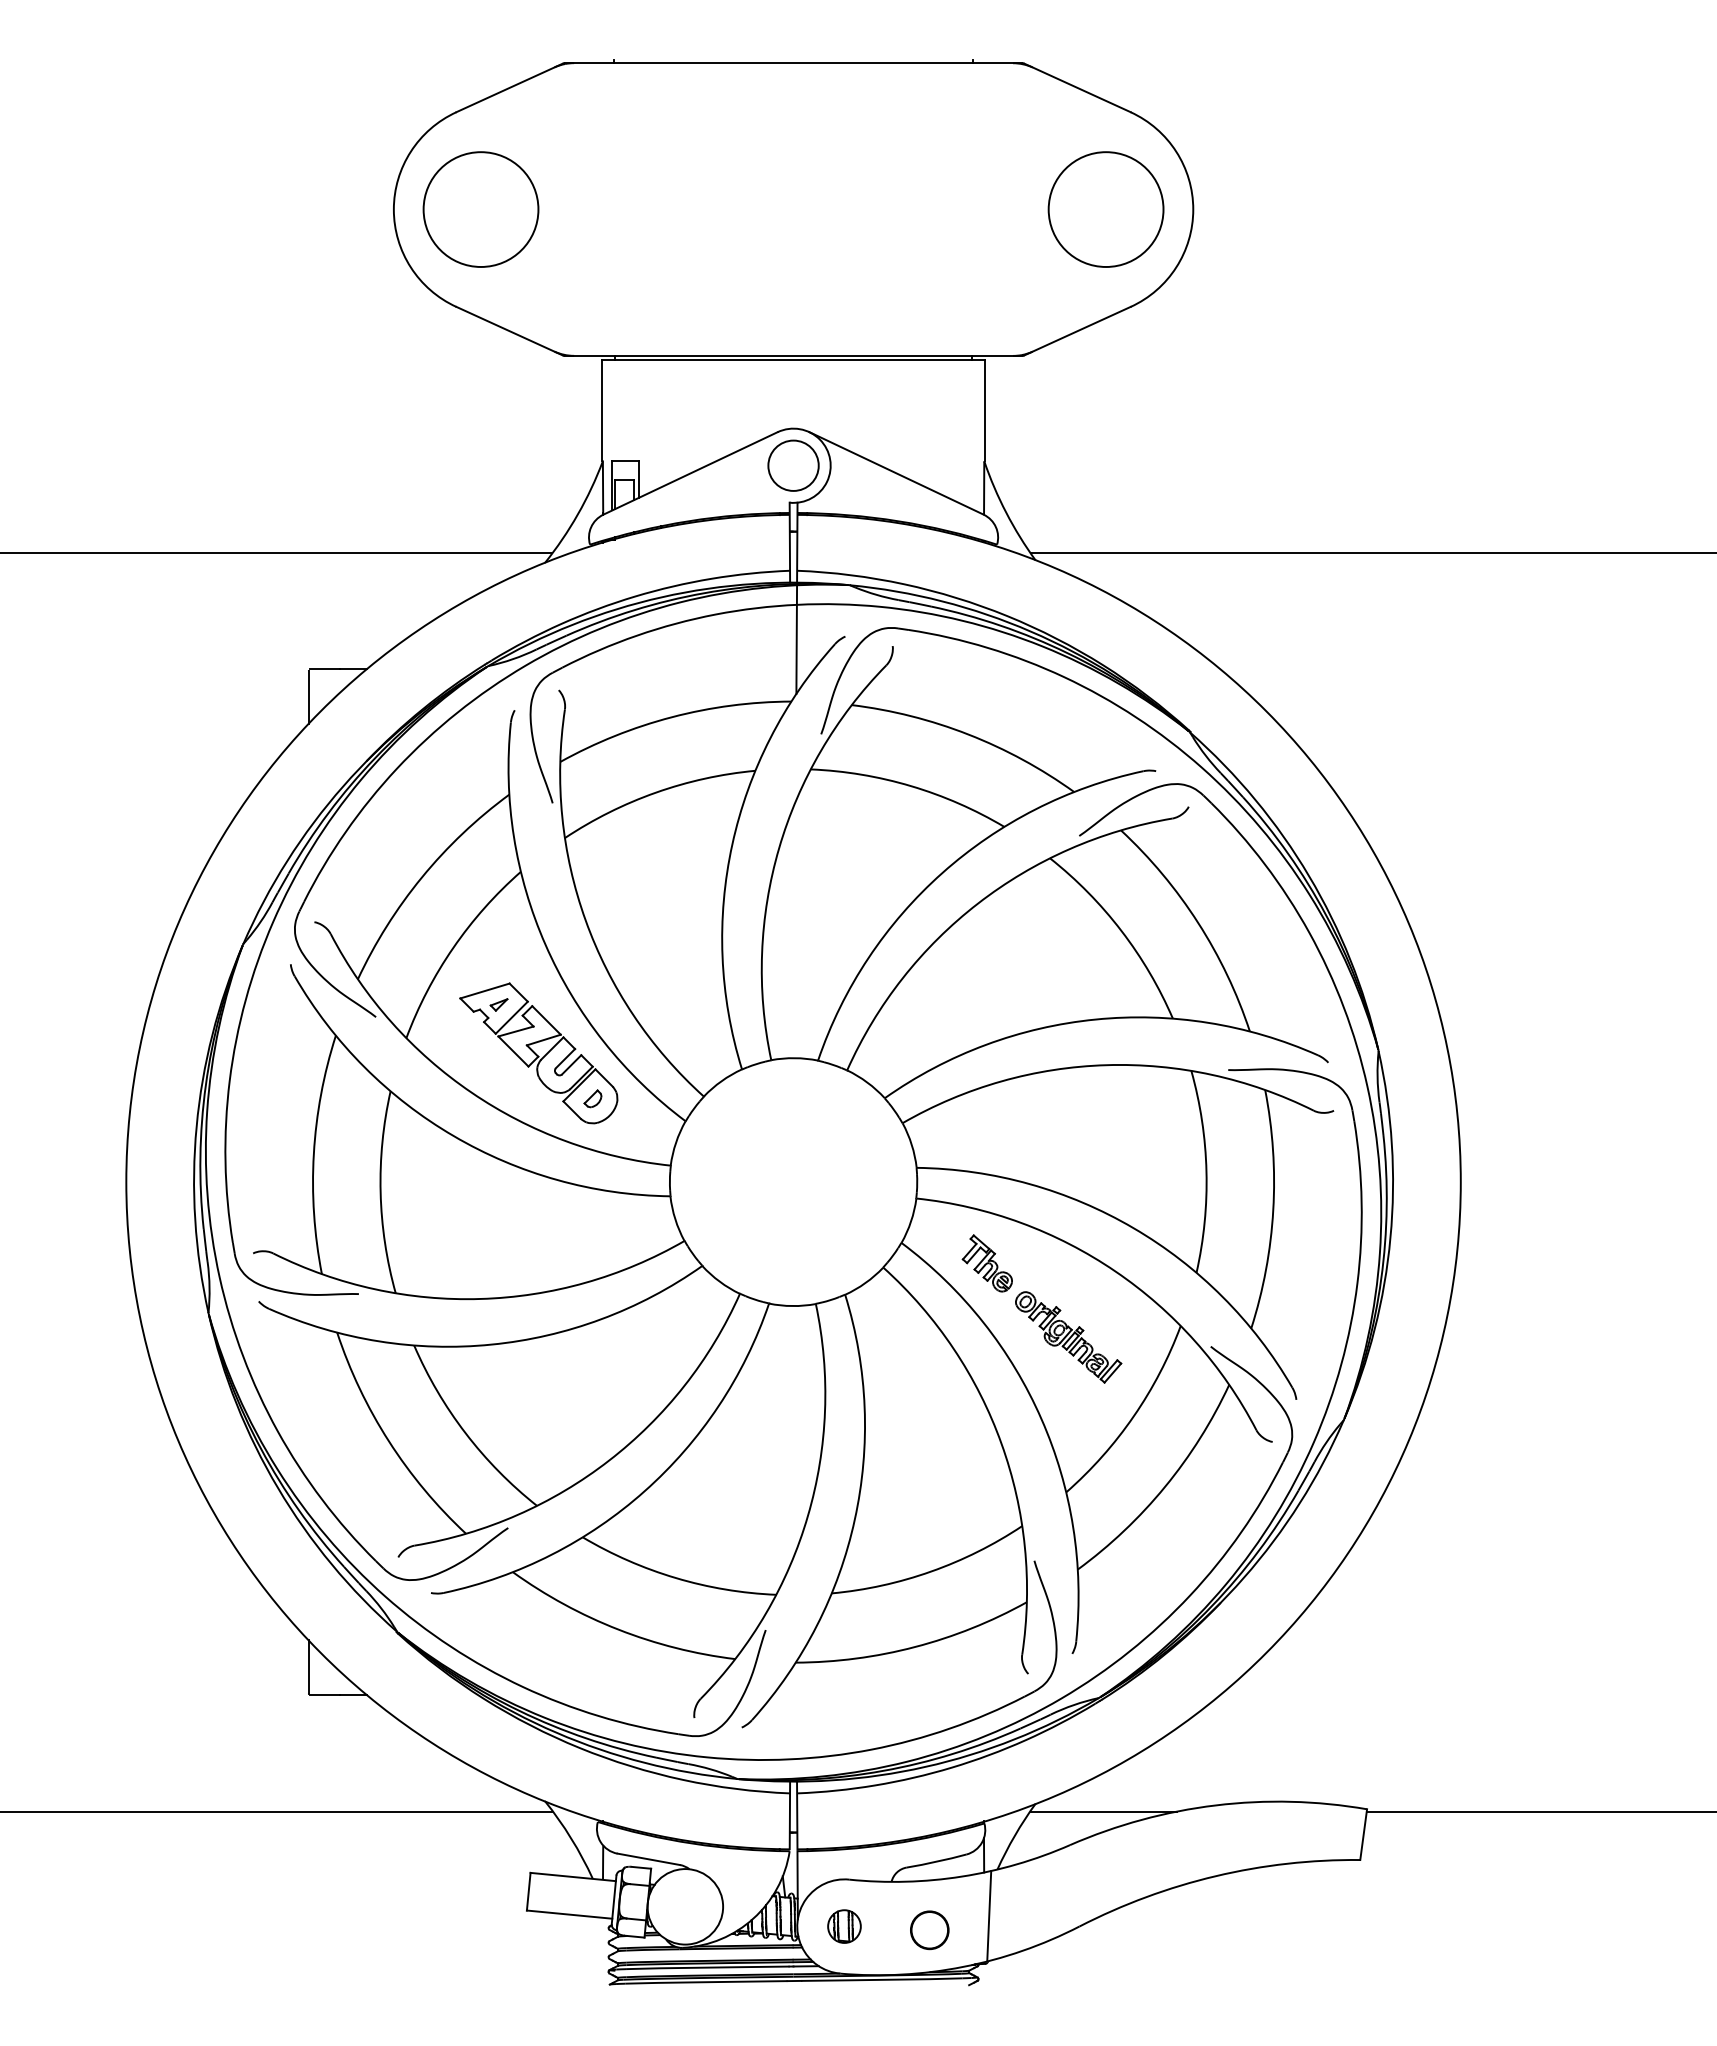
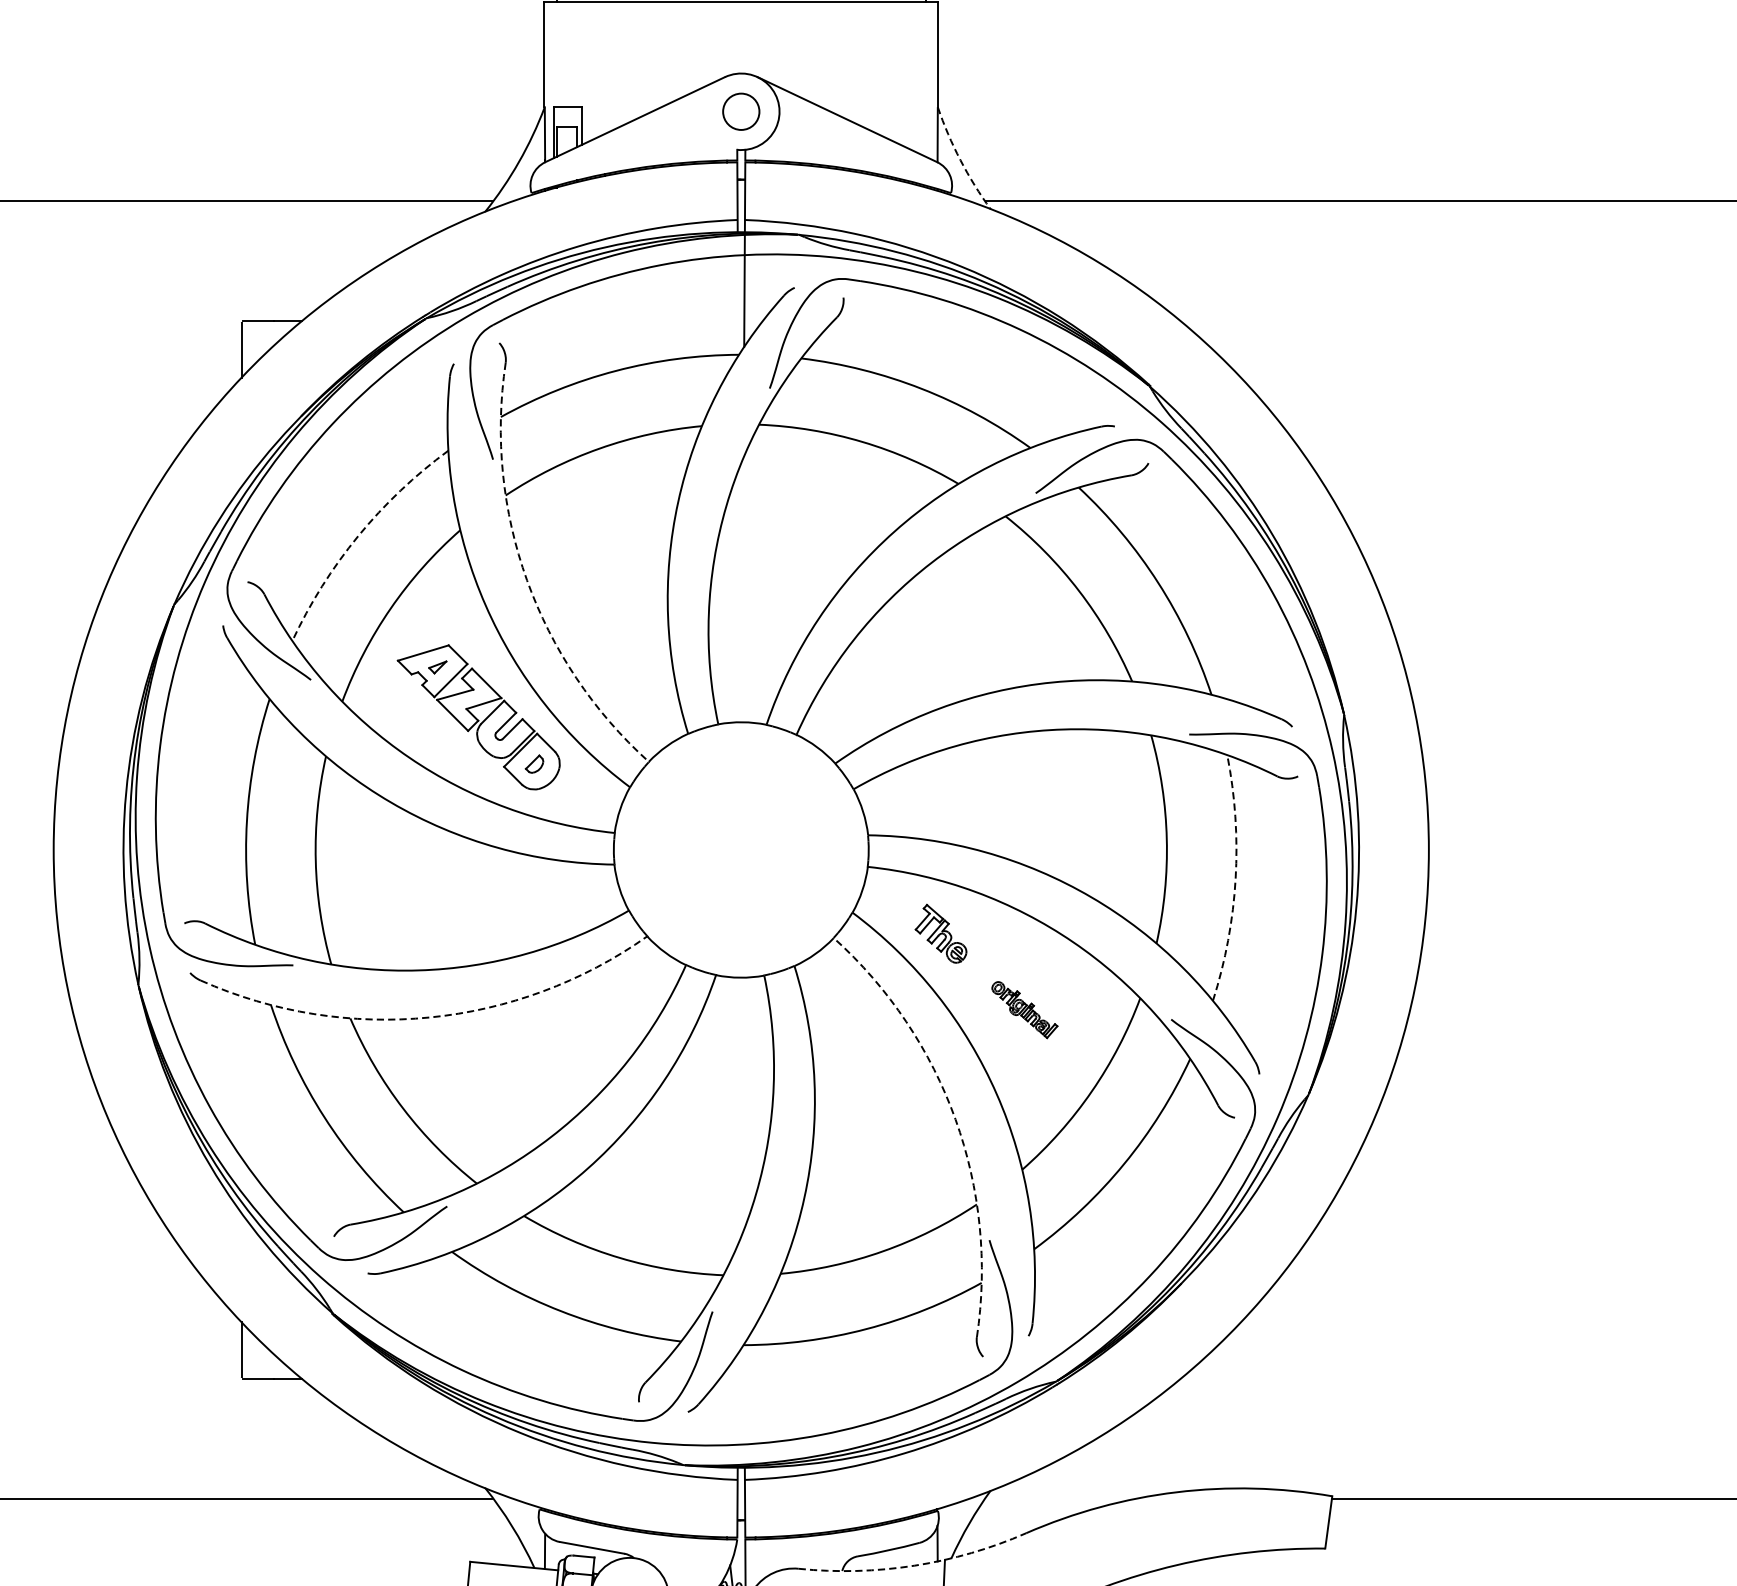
circle: (793, 465) -> (741, 111), size x0.7
arc: (1006, 512) -> (960, 159), solid -> dashed
arc: (421, 877) -> (357, 536), solid -> dashed
arc: (585, 920) -> (526, 580), solid -> dashed
arc: (1273, 1210) -> (1235, 879), solid -> dashed
part: (1068, 1337) -> (1024, 1010), size x0.6
arc: (491, 1344) -> (430, 1017), solid -> dashed
arc: (1001, 1443) -> (955, 1119), solid -> dashed
line: (1104, 1811) -> (1061, 1498), removed
arc: (961, 1876) -> (914, 1565), solid -> dashed

